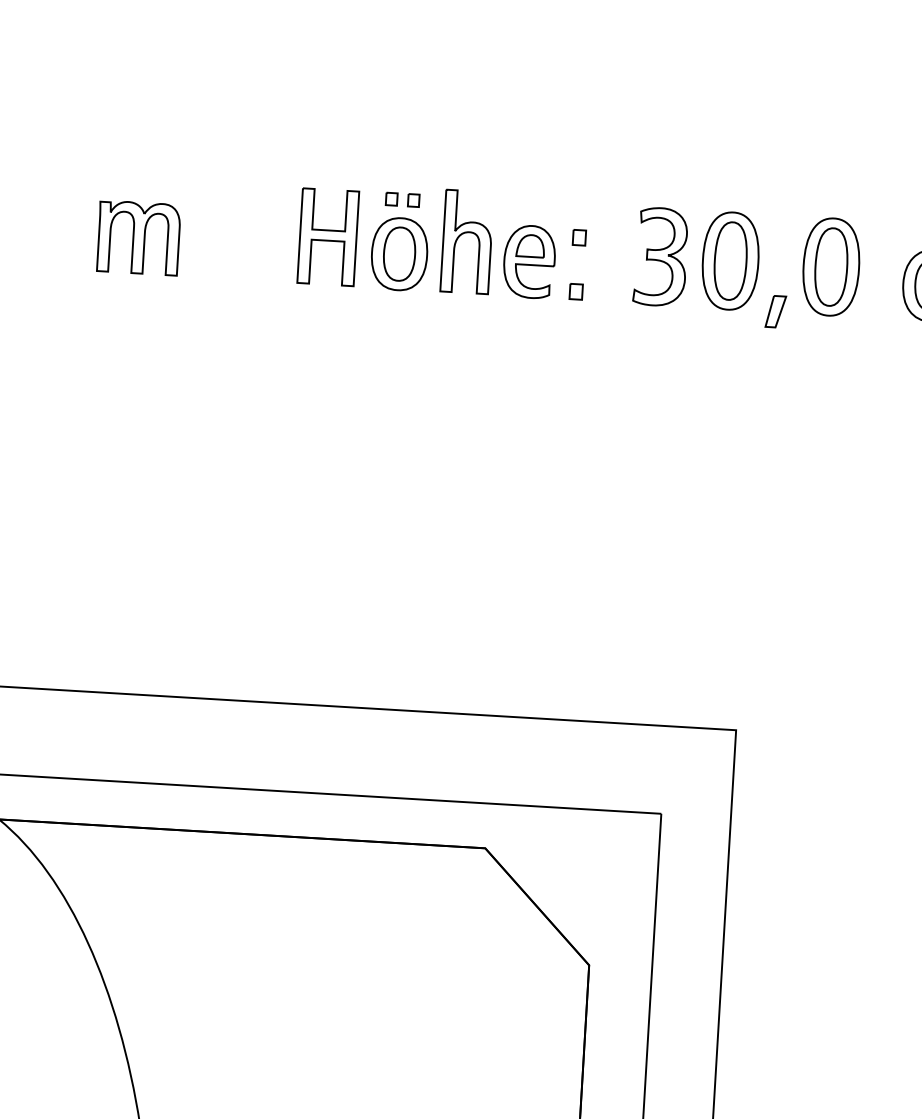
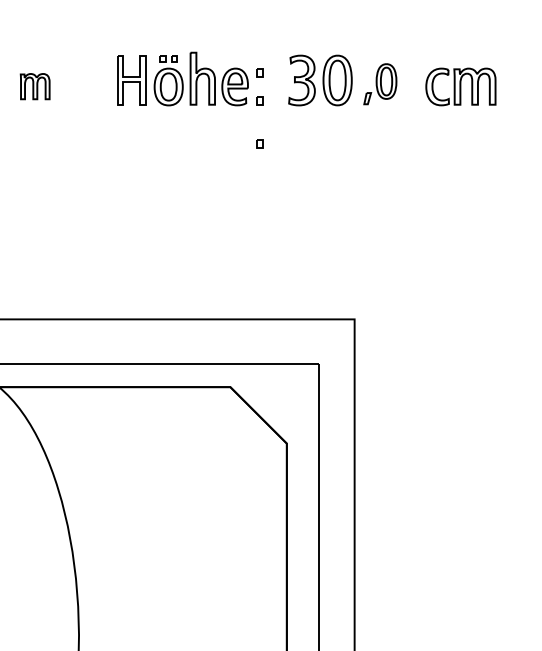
part: (137, 237) -> (34, 86), size x0.7
part: (814, 271) -> (380, 83), size x0.7
part: (570, 375) -> (259, 143), added

